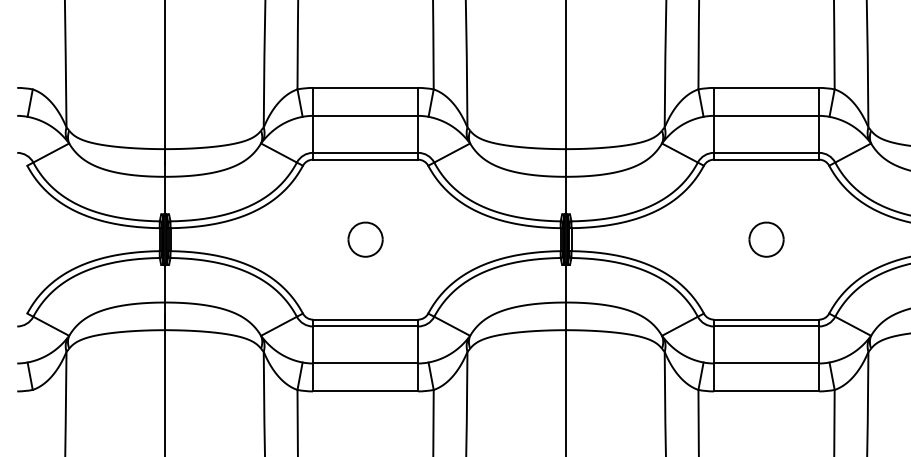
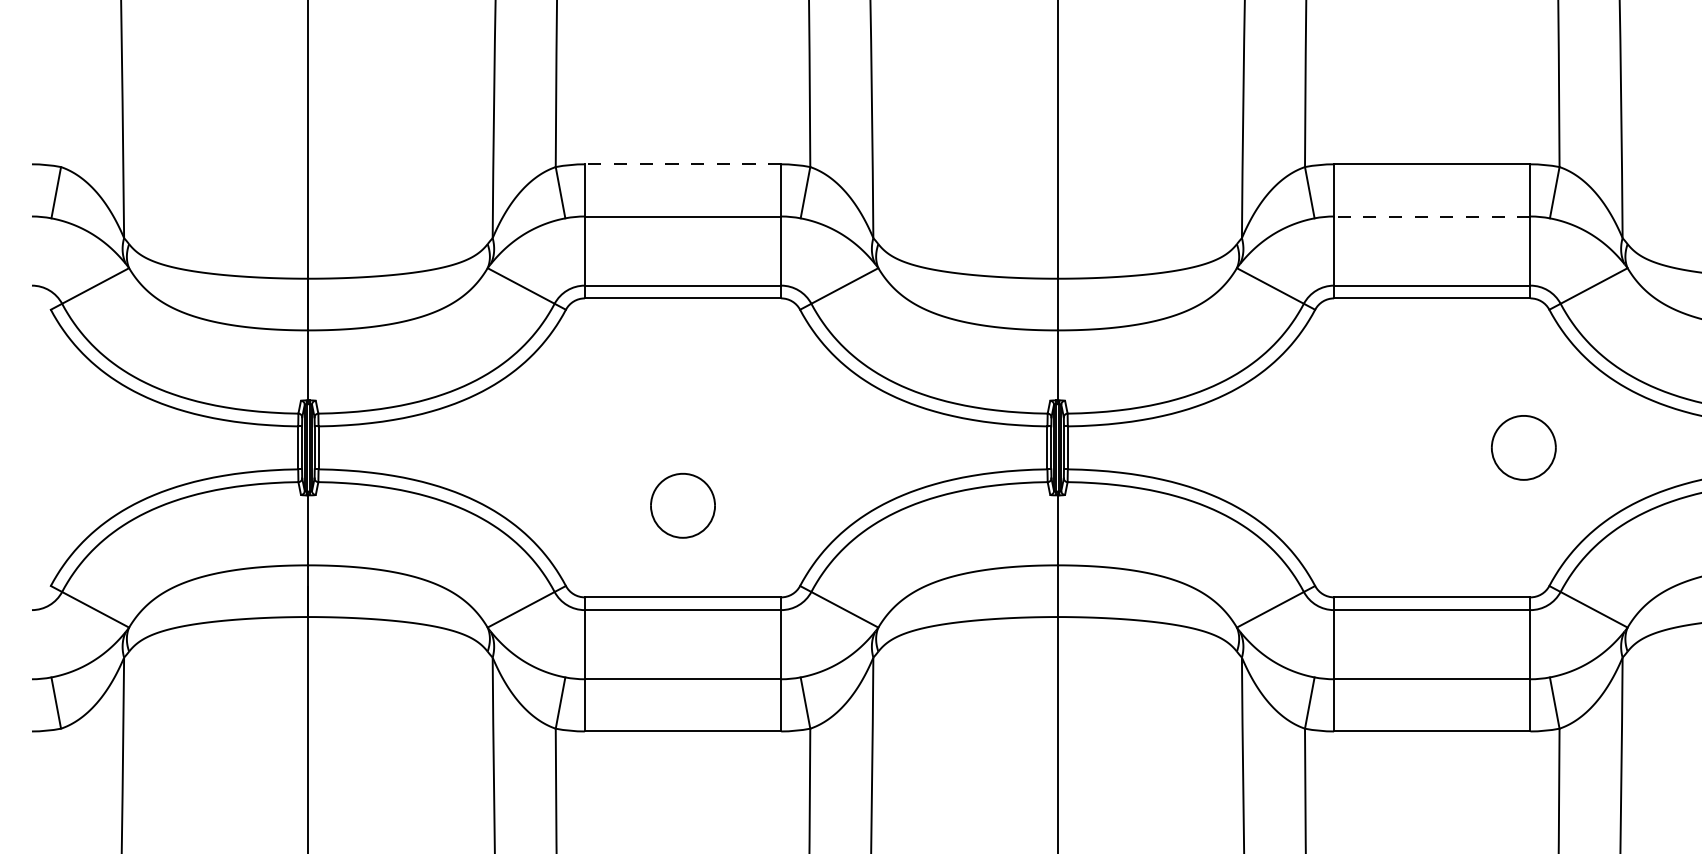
line: (365, 87) -> (682, 163), solid -> dashed
line: (766, 115) -> (1432, 215), solid -> dashed
part: (365, 239) -> (682, 505), moved
part: (766, 239) -> (1523, 447), moved

